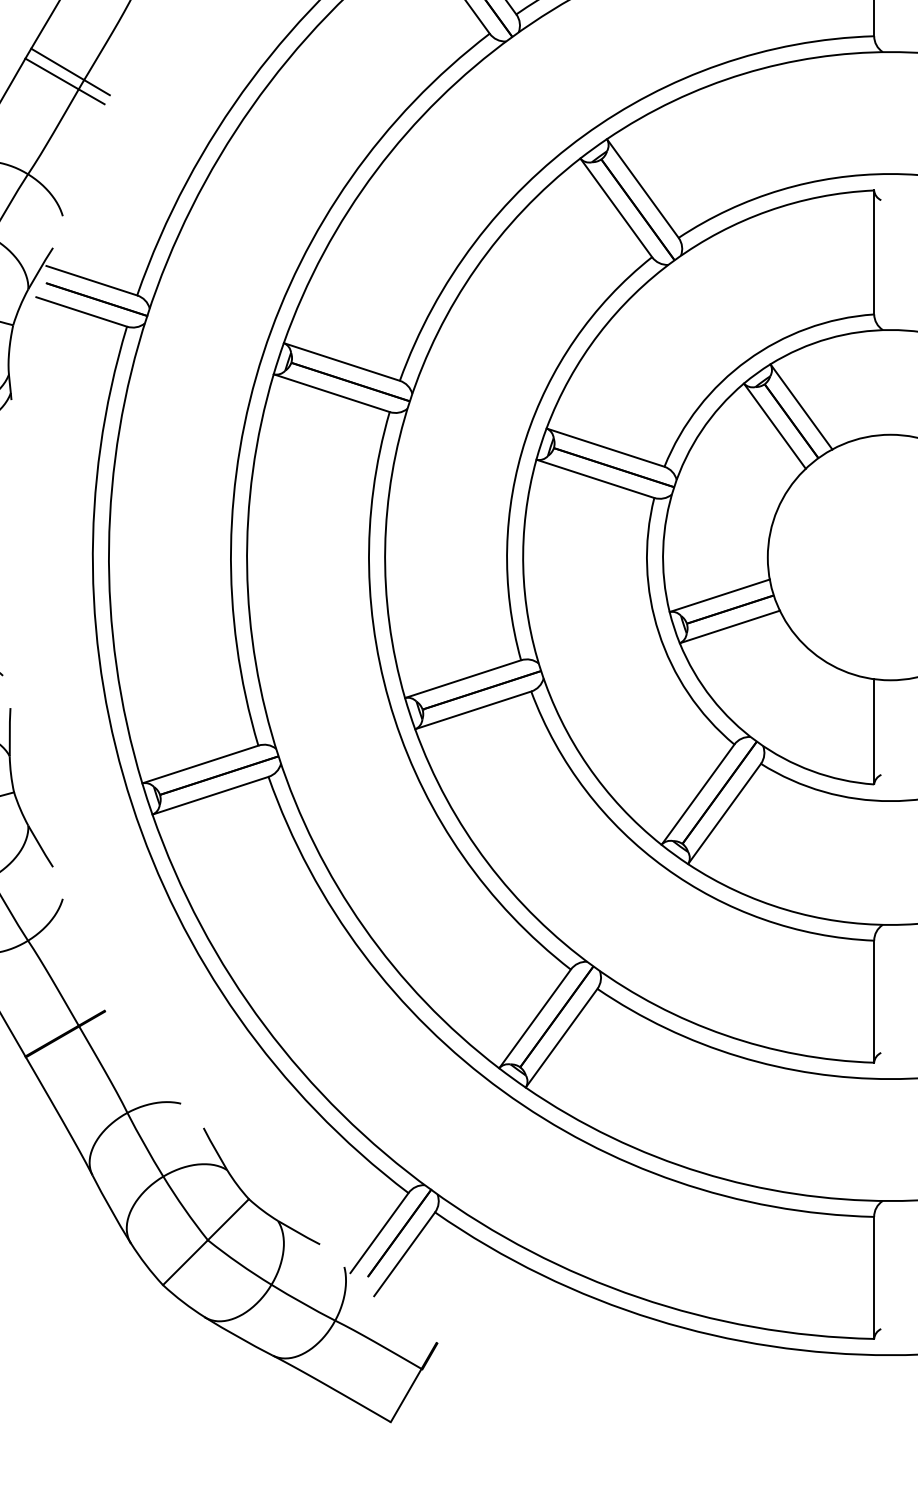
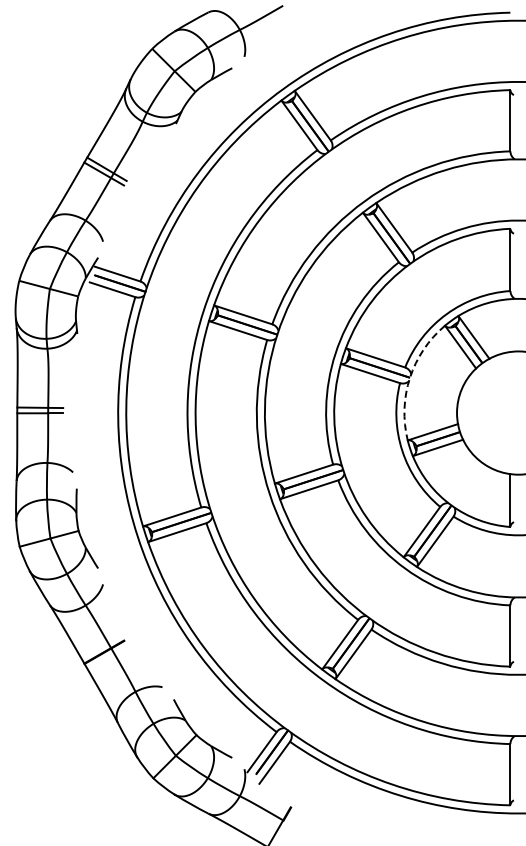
arc: (675, 486) -> (410, 377), solid -> dashed

